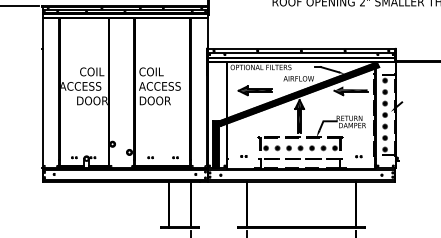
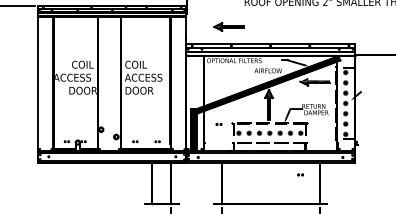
part: (254, 90) -> (228, 26), moved
part: (243, 156) -> (218, 124), moved
part: (358, 156) -> (300, 174), moved

